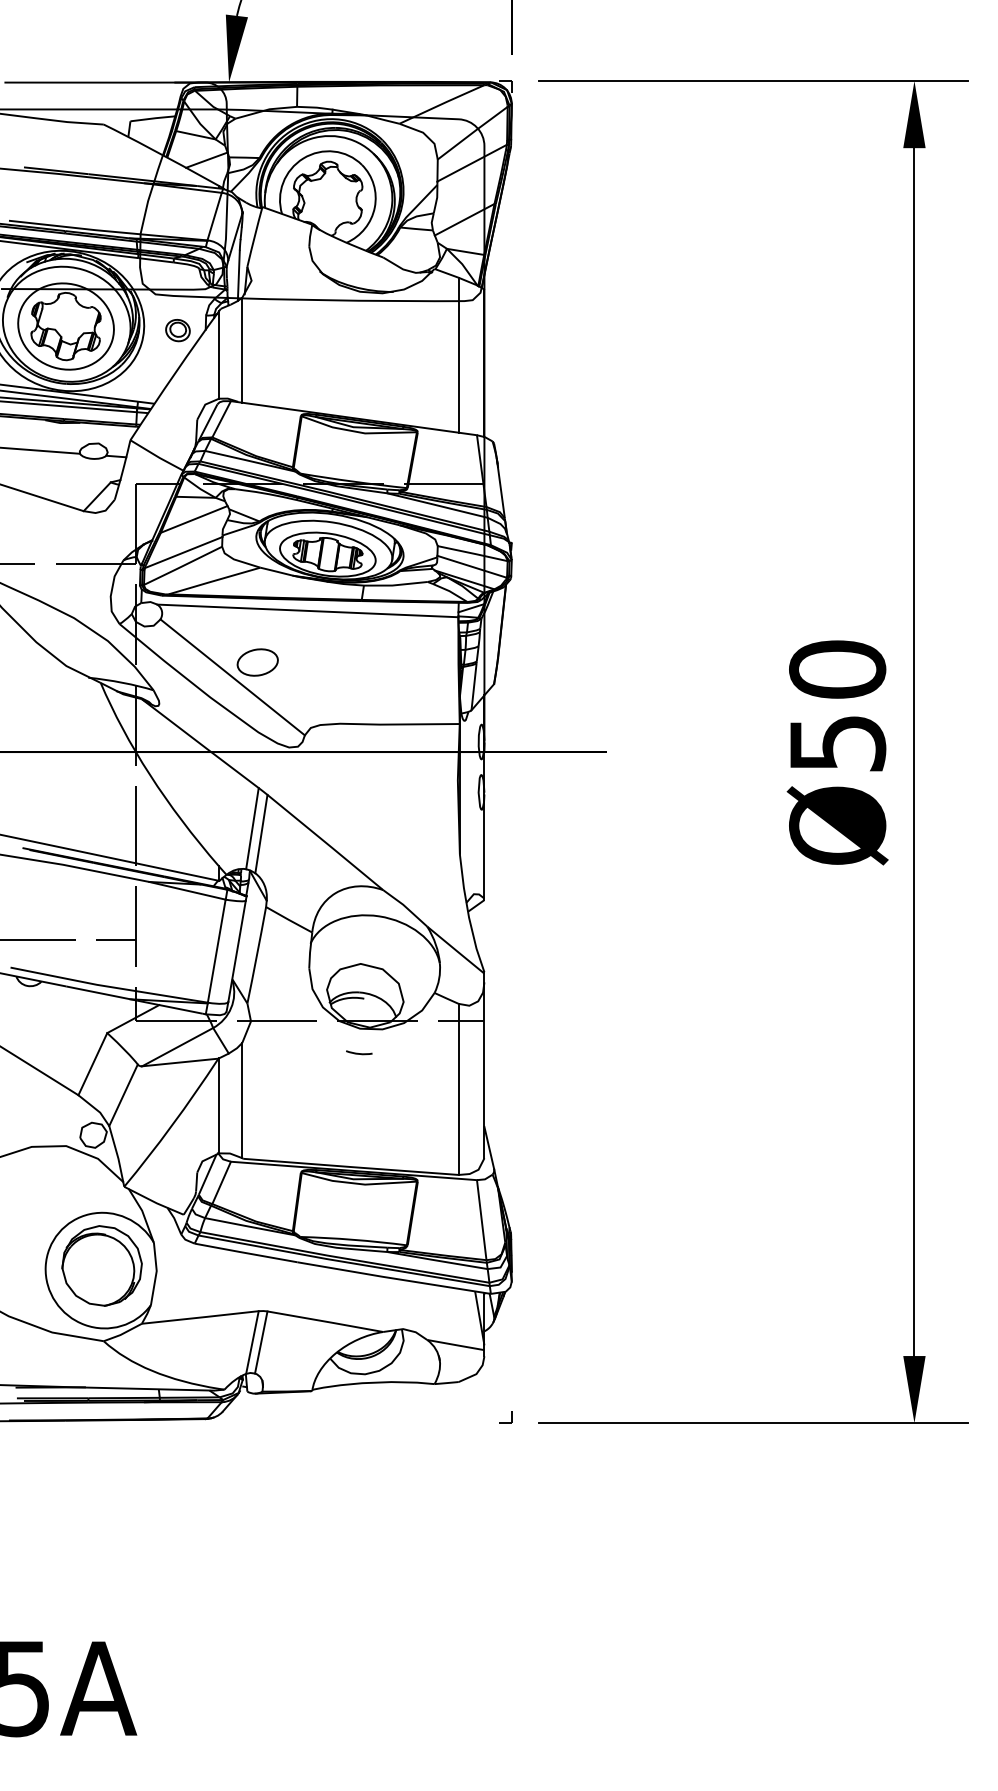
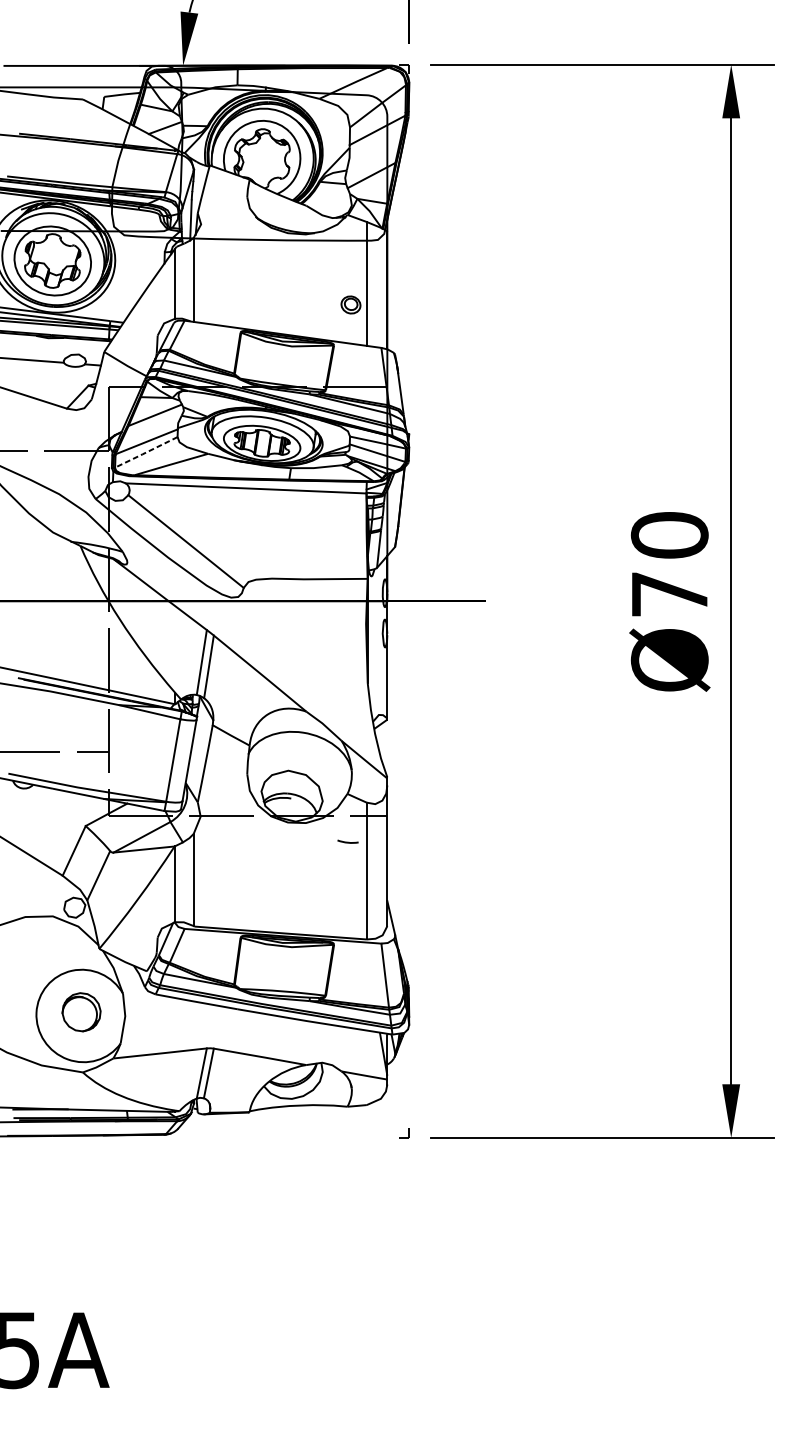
part: (177, 330) -> (350, 304), moved
line: (182, 566) -> (145, 452), solid -> dashed
part: (257, 662) -> (205, 529), removed
text: (838, 743) -> (670, 594), Ø50 -> Ø70
curve: (359, 1053) -> (348, 842), moved
part: (101, 1265) -> (81, 1011), size x0.6

